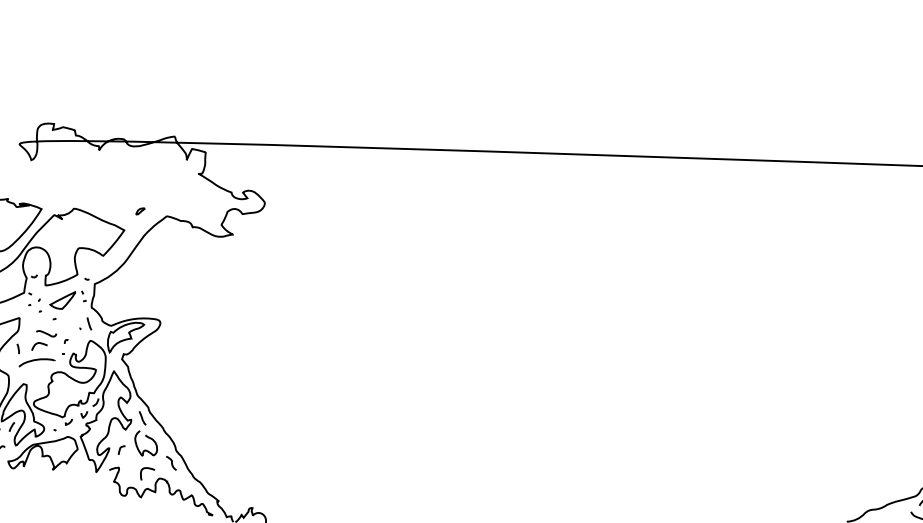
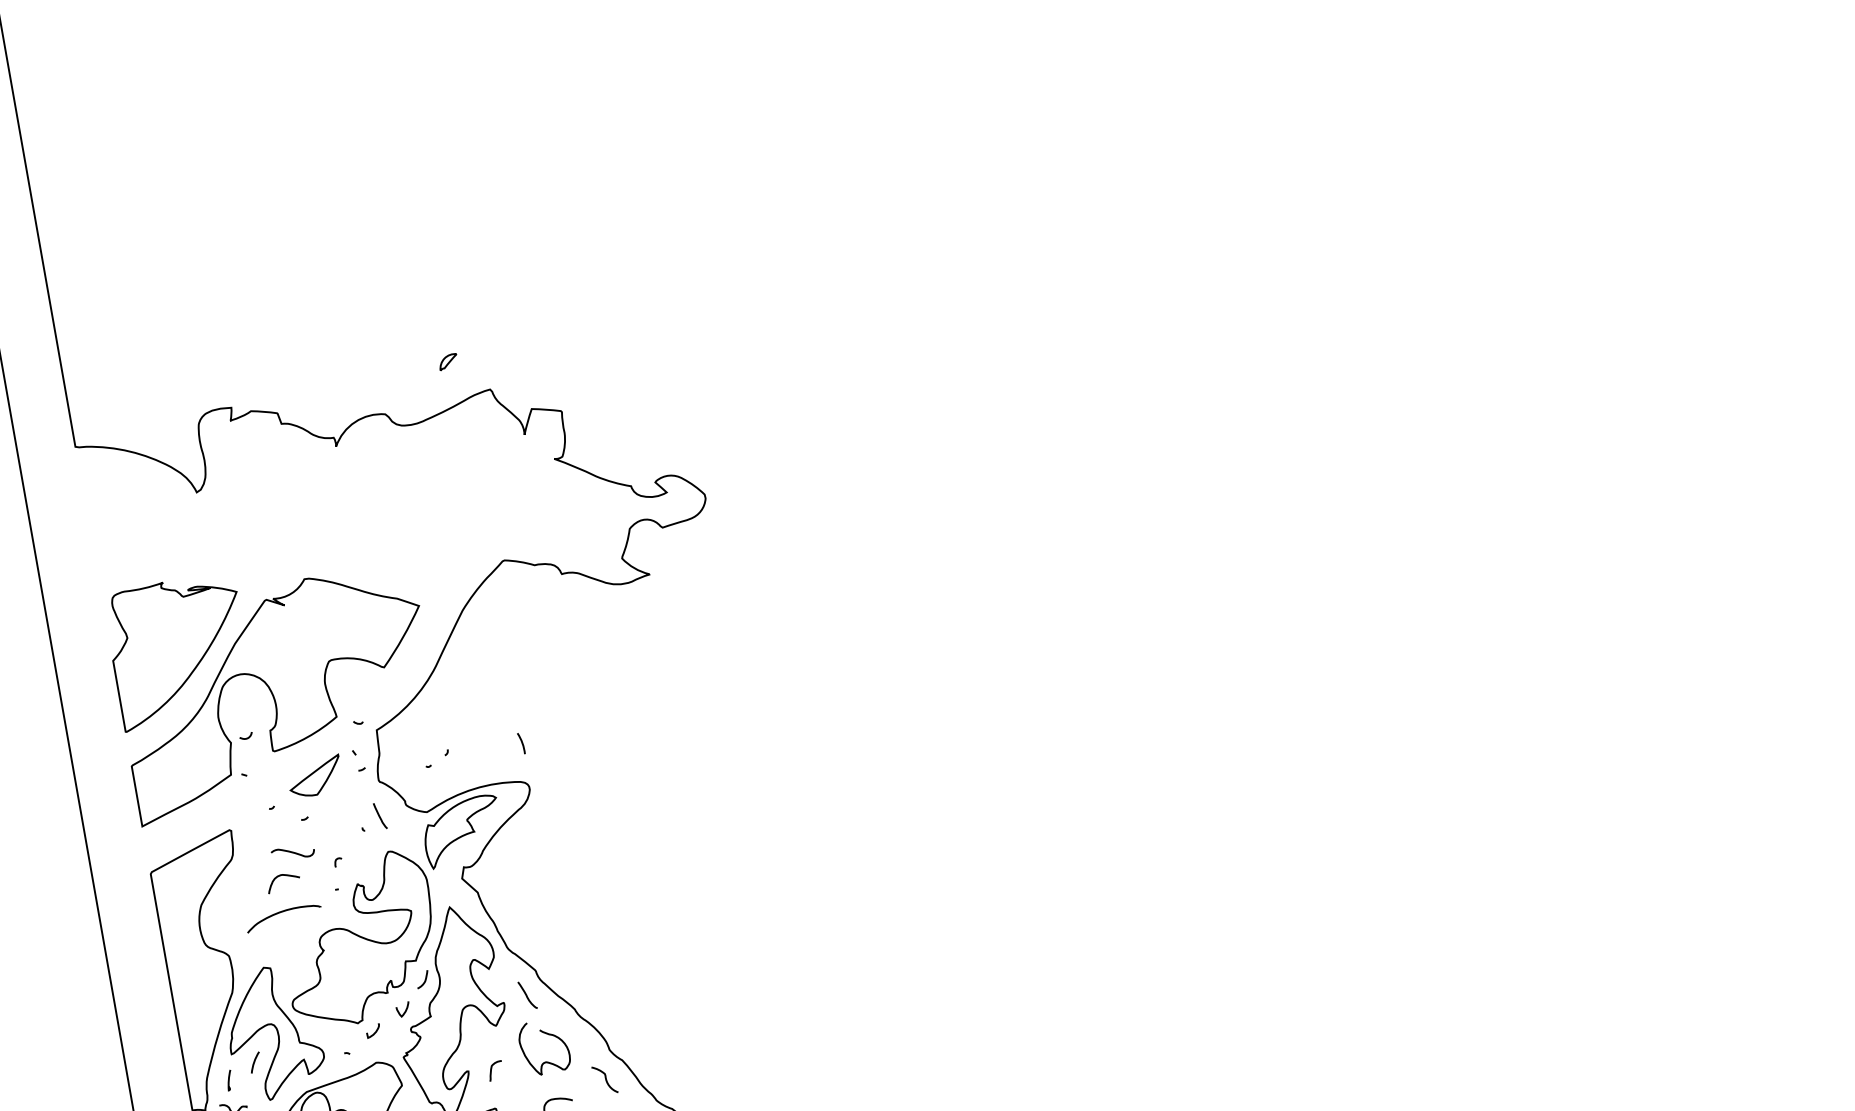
part: (140, 211) -> (448, 361), moved
part: (34, 302) -> (437, 759), moved
arc: (17, 348) -> (519, 742), moved

